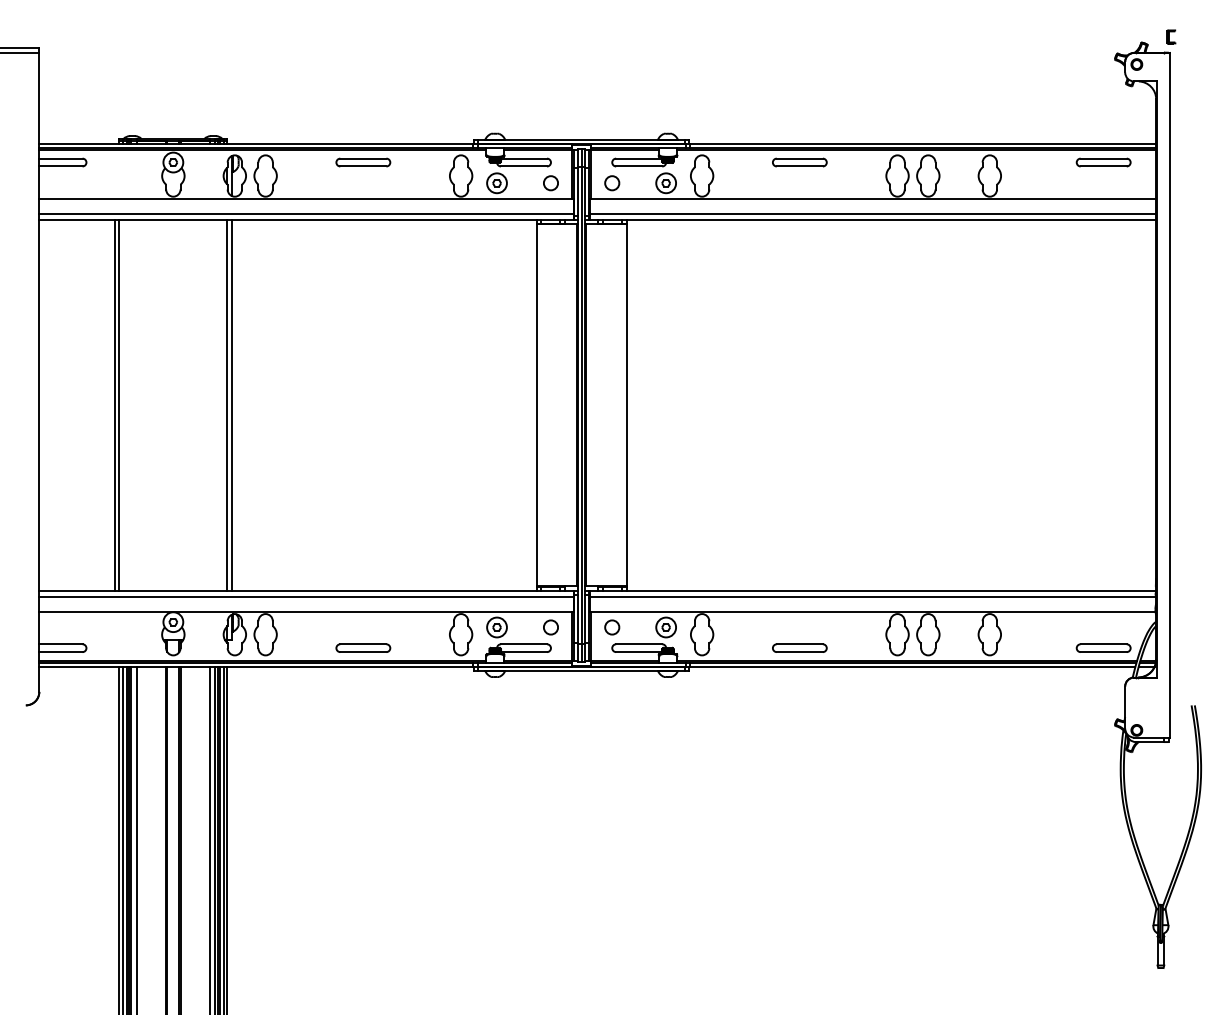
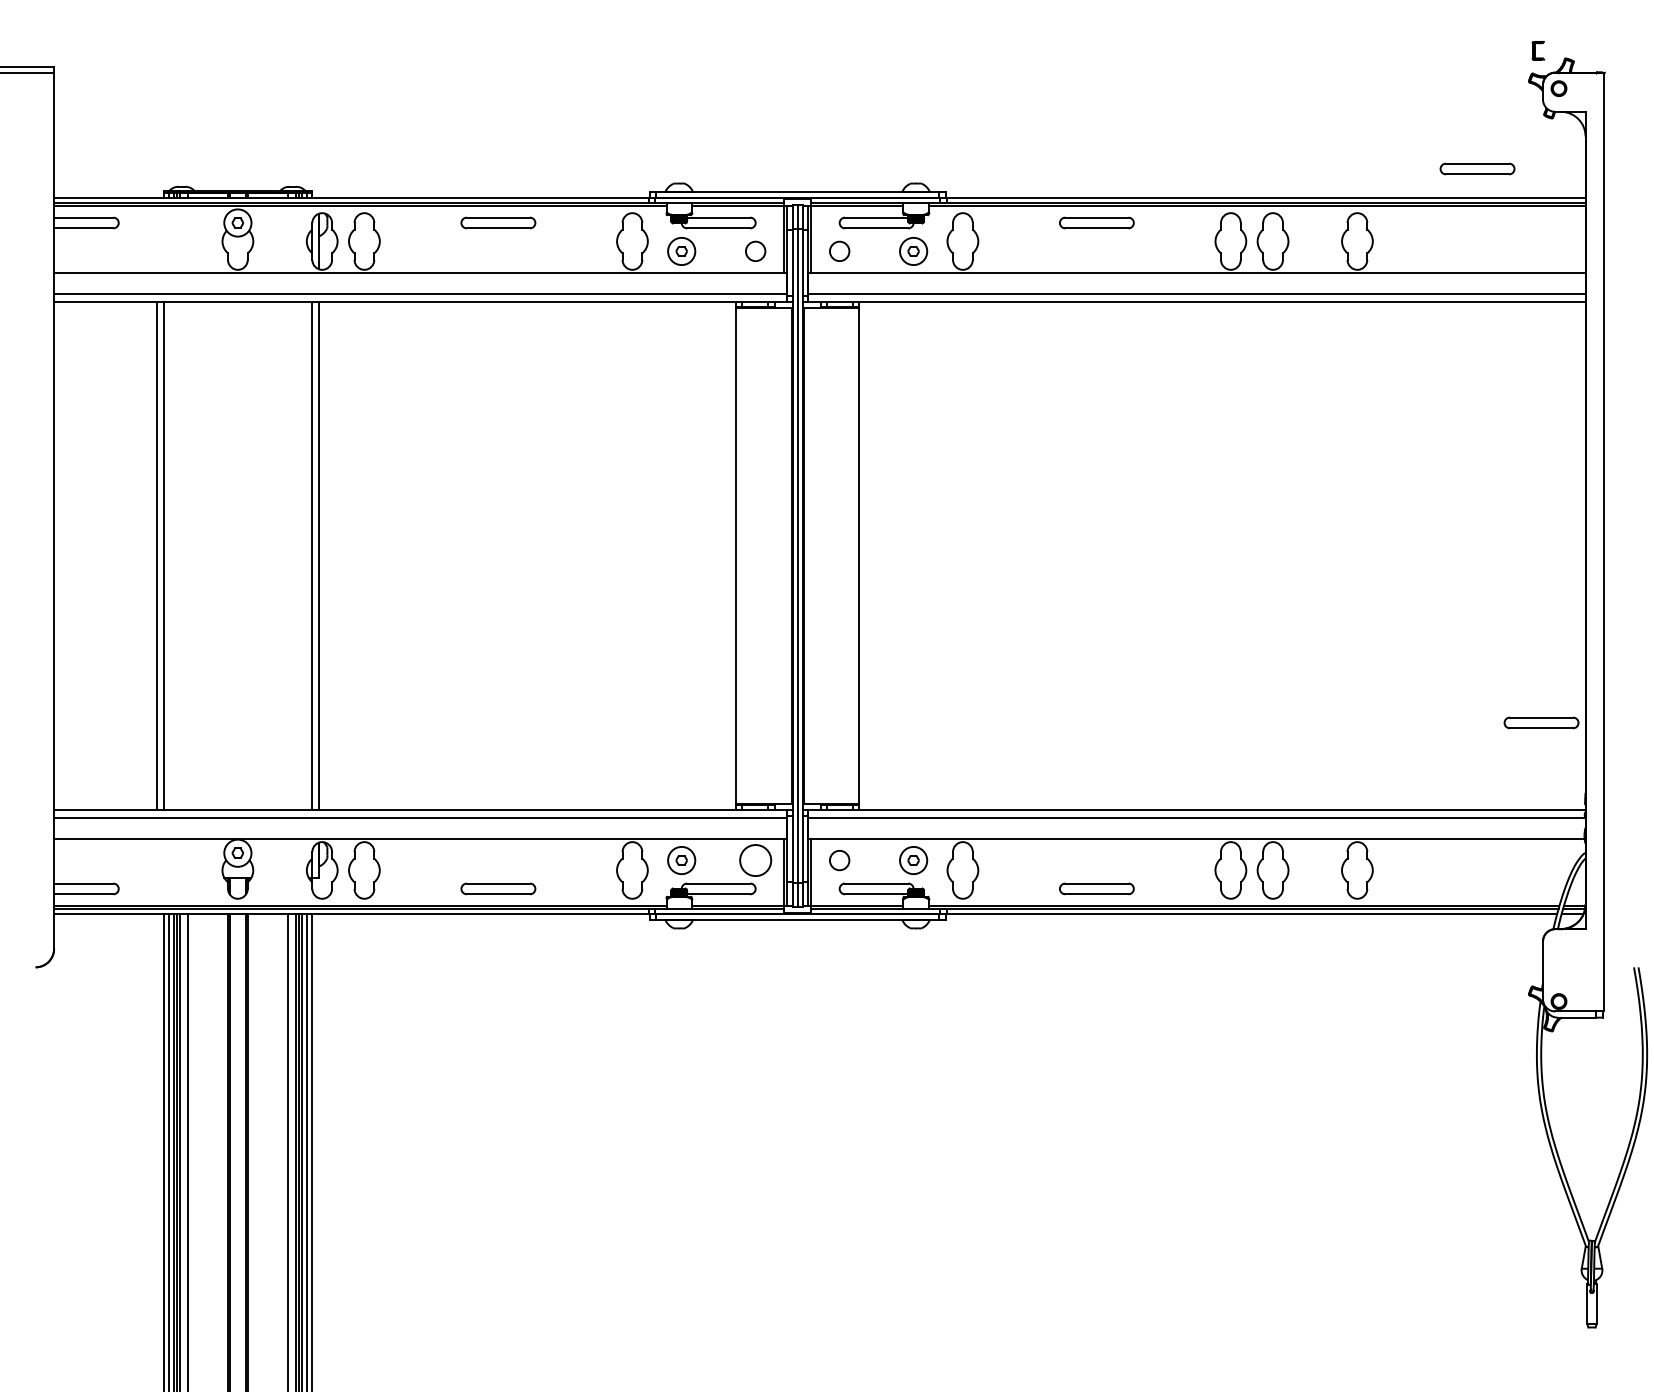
part: (1171, 36) -> (1538, 50), moved
part: (1103, 162) -> (1477, 168), moved
circle: (550, 627) -> (755, 860), size x1.6
part: (1103, 647) -> (1541, 722), moved

